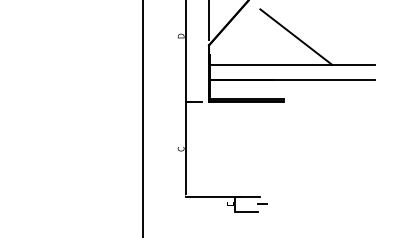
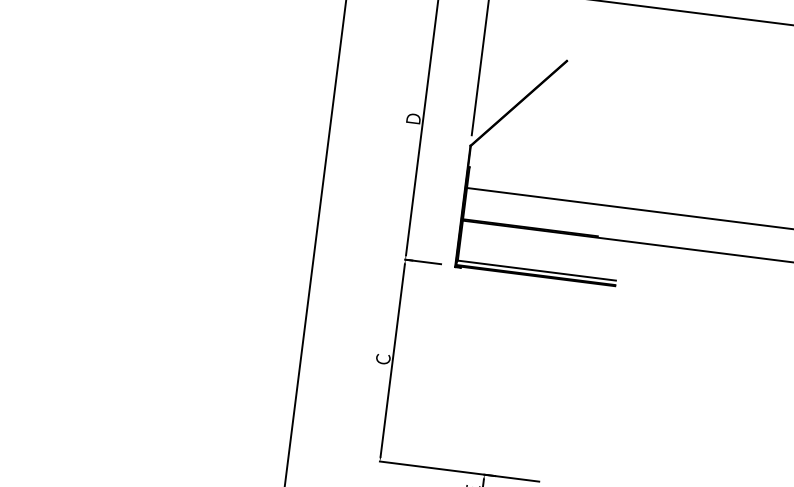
line: (296, 36) -> (658, 150), removed

